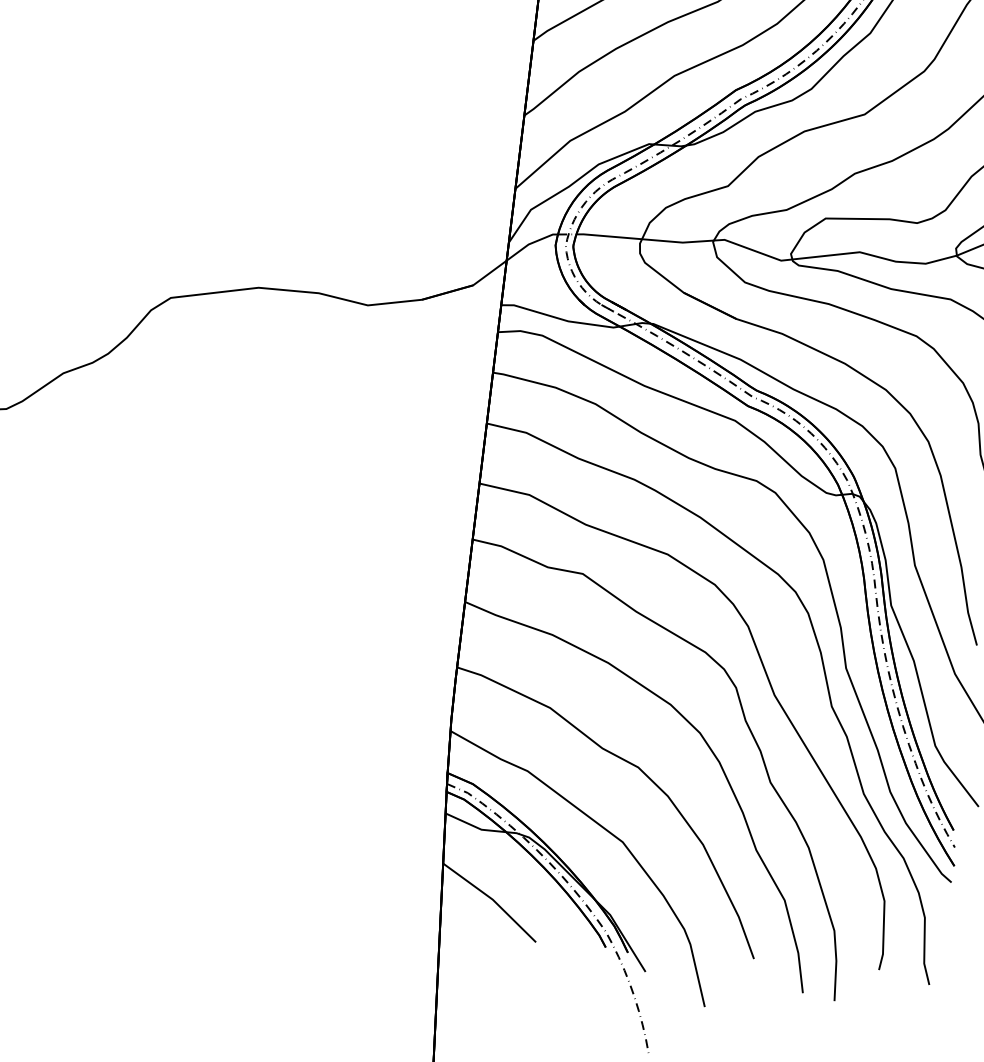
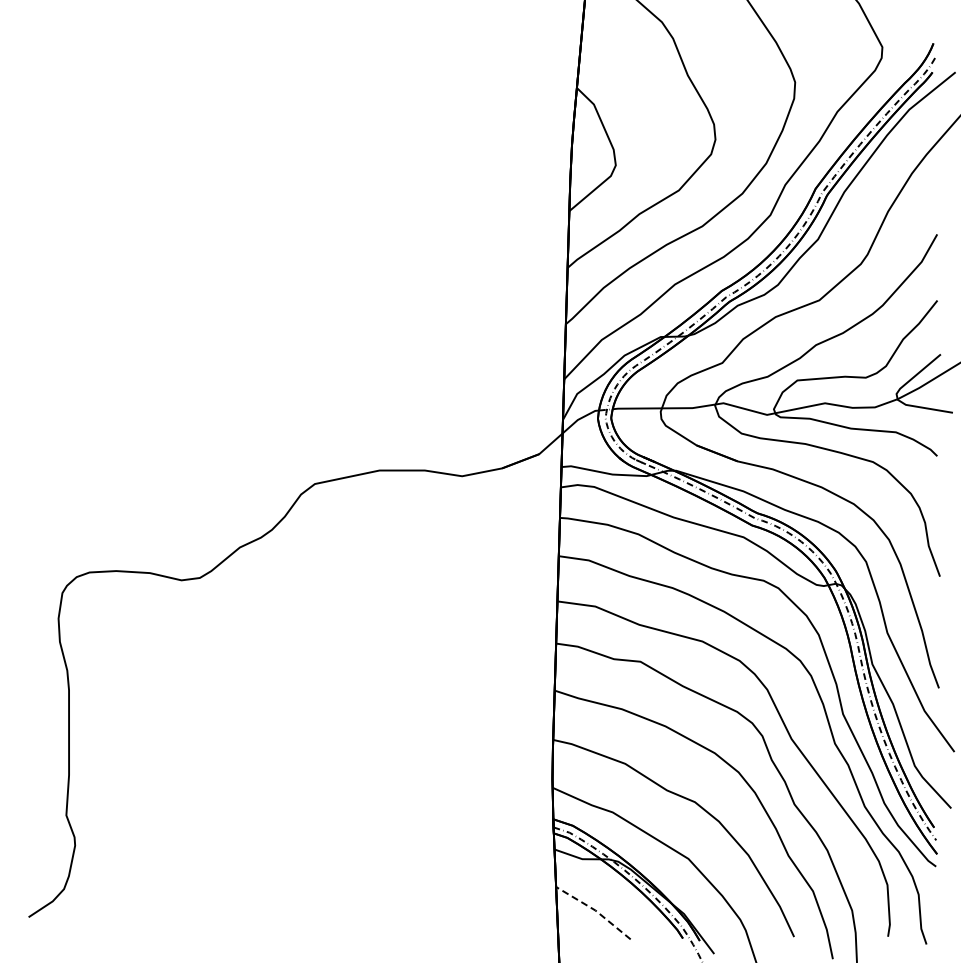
line: (492, 899) -> (595, 910), solid -> dashed

